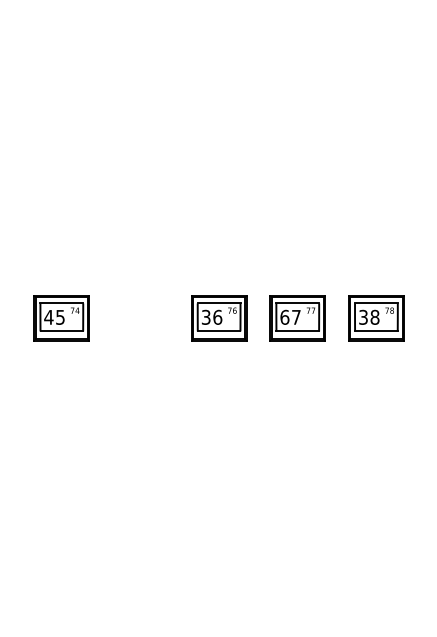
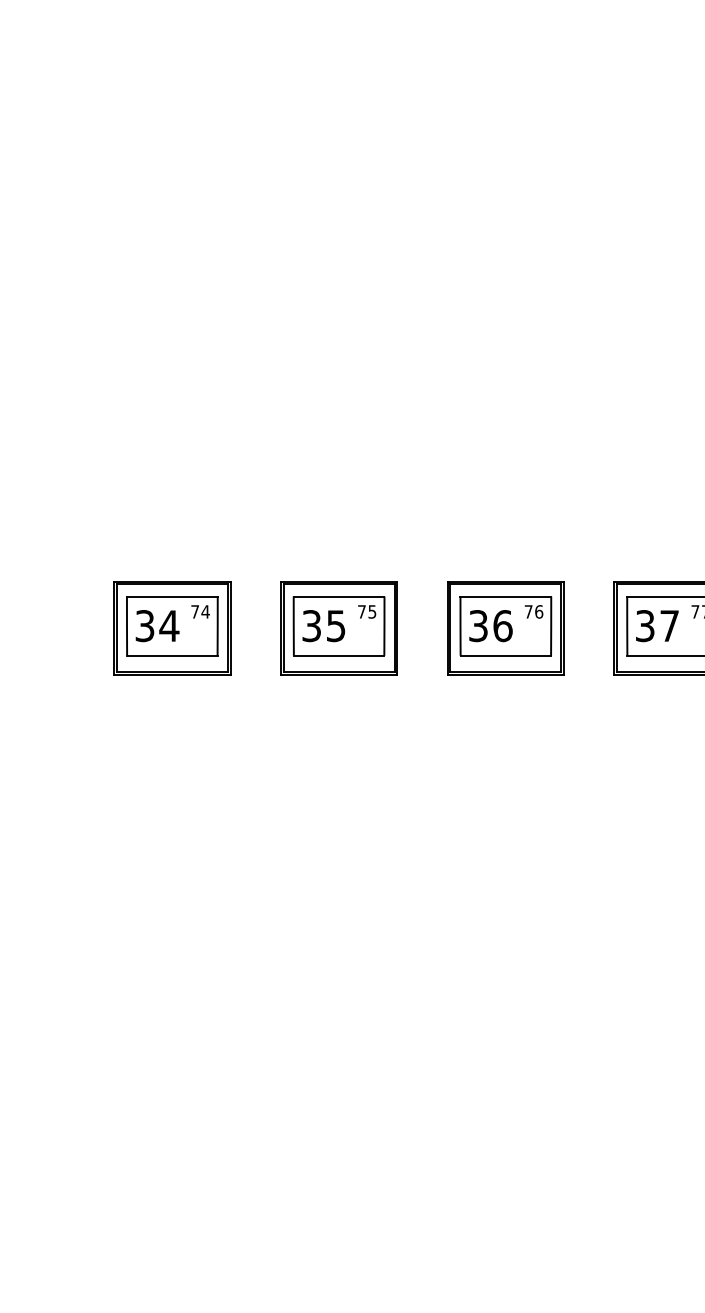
text: (54, 316) -> (156, 624), 45 -> 34
text: (284, 316) -> (644, 624), 67 -> 37
part: (140, 318) -> (339, 628), added

